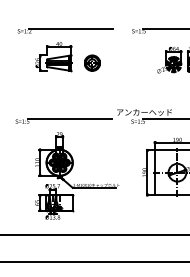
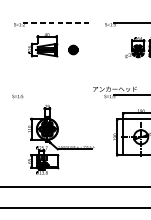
line: (71, 29) -> (56, 23), solid -> dashed
part: (92, 62) -> (73, 49), size x0.7
line: (69, 119) -> (55, 94), removed

